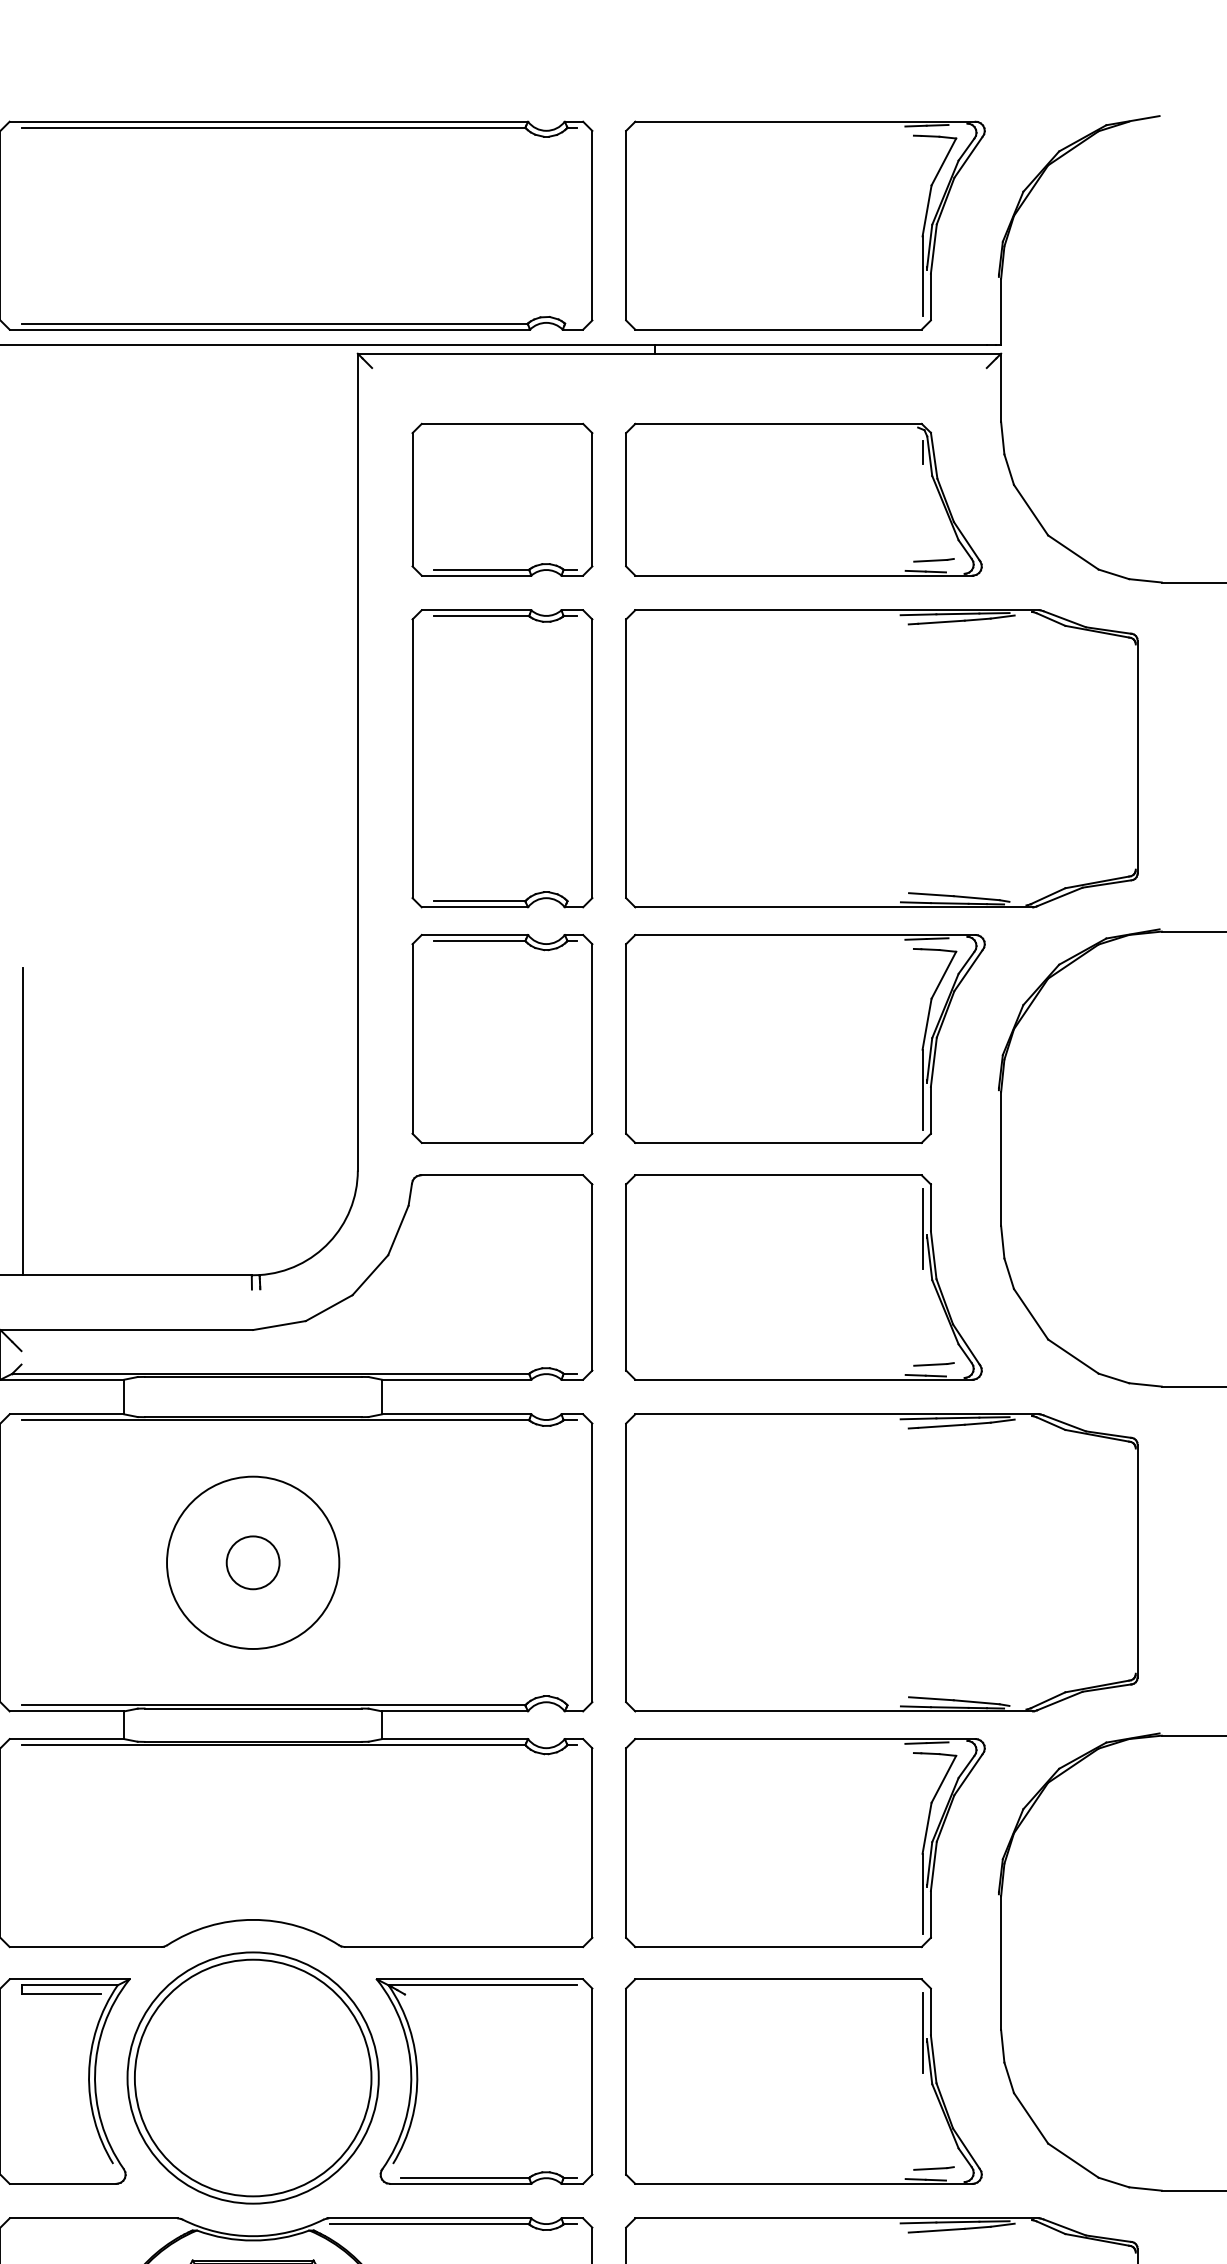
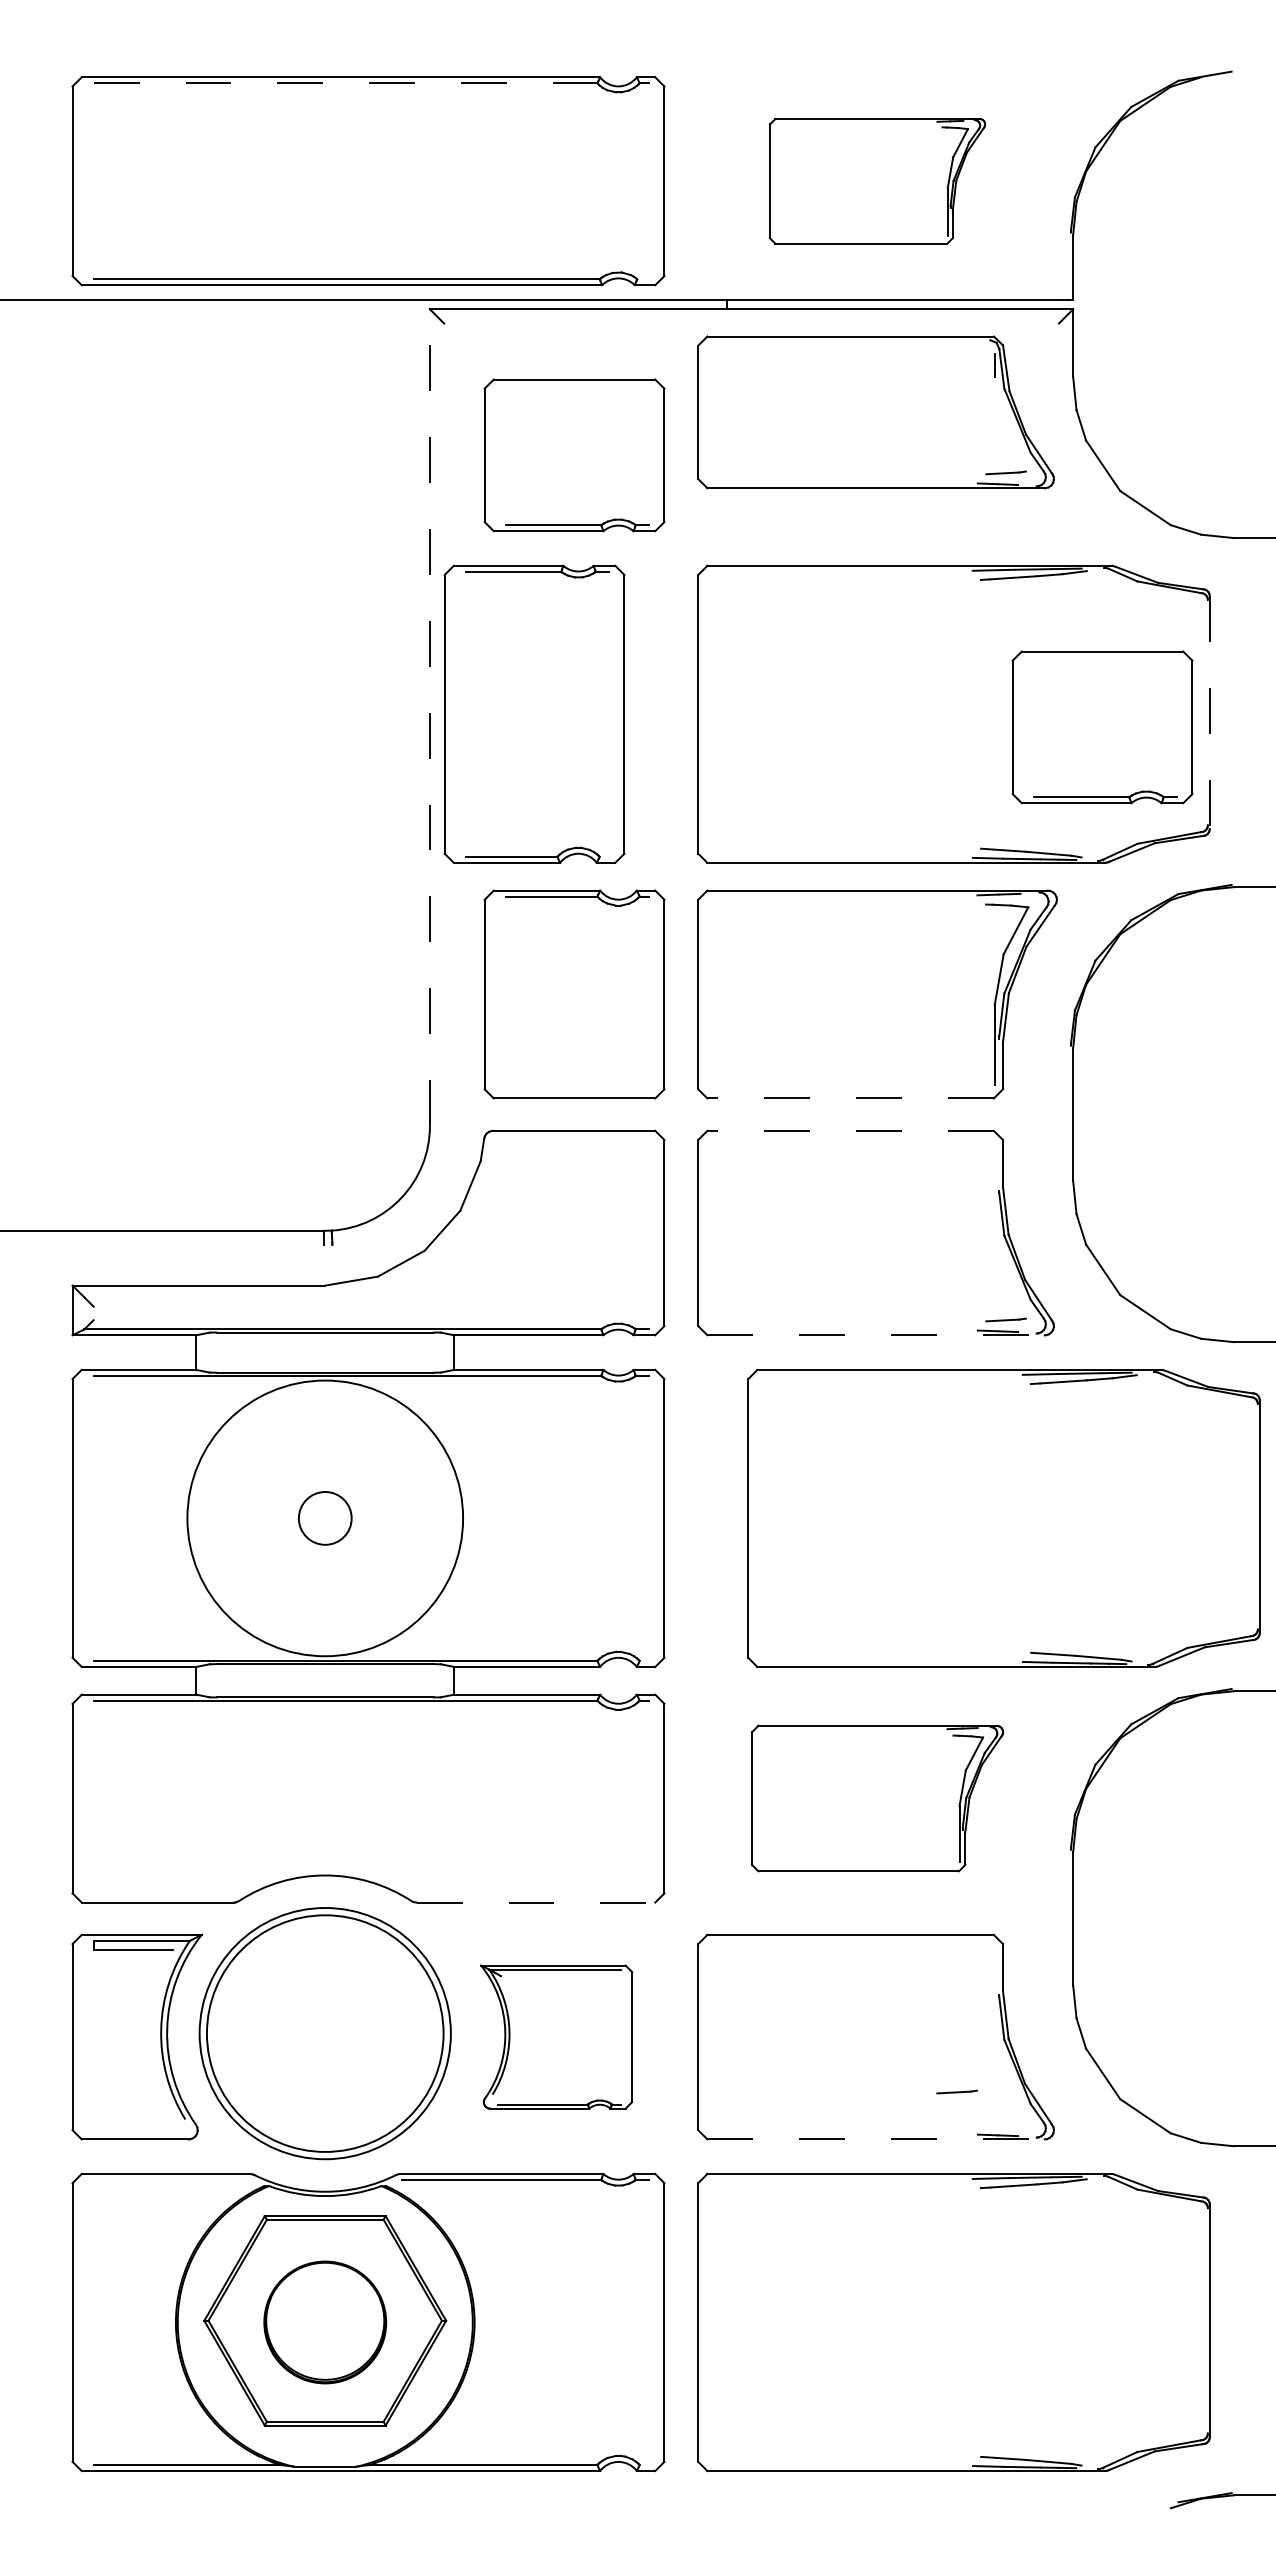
line: (273, 127) -> (345, 83), solid -> dashed
part: (805, 225) -> (877, 181), size x0.6
part: (803, 499) -> (875, 412), moved
part: (502, 757) -> (534, 713), moved
line: (1137, 757) -> (1209, 713), solid -> dashed
line: (357, 761) -> (429, 717), solid -> dashed
part: (1030, 771) -> (1102, 727), added
line: (23, 1120) -> (95, 1076), removed
line: (778, 1142) -> (850, 1098), solid -> dashed
line: (778, 1174) -> (850, 1130), solid -> dashed
line: (922, 1228) -> (994, 1184), removed
line: (804, 1379) -> (876, 1335), solid -> dashed
part: (881, 1561) -> (1003, 1517), moved
circle: (253, 1562) -> (325, 1518), size x1.6
part: (805, 1842) -> (877, 1798), size x0.7
line: (464, 1946) -> (536, 1902), solid -> dashed
line: (922, 2032) -> (994, 1988), removed
part: (484, 2080) -> (556, 2036), size x0.7
line: (933, 2167) -> (956, 2091), moved
line: (804, 2183) -> (876, 2139), solid -> dashed

